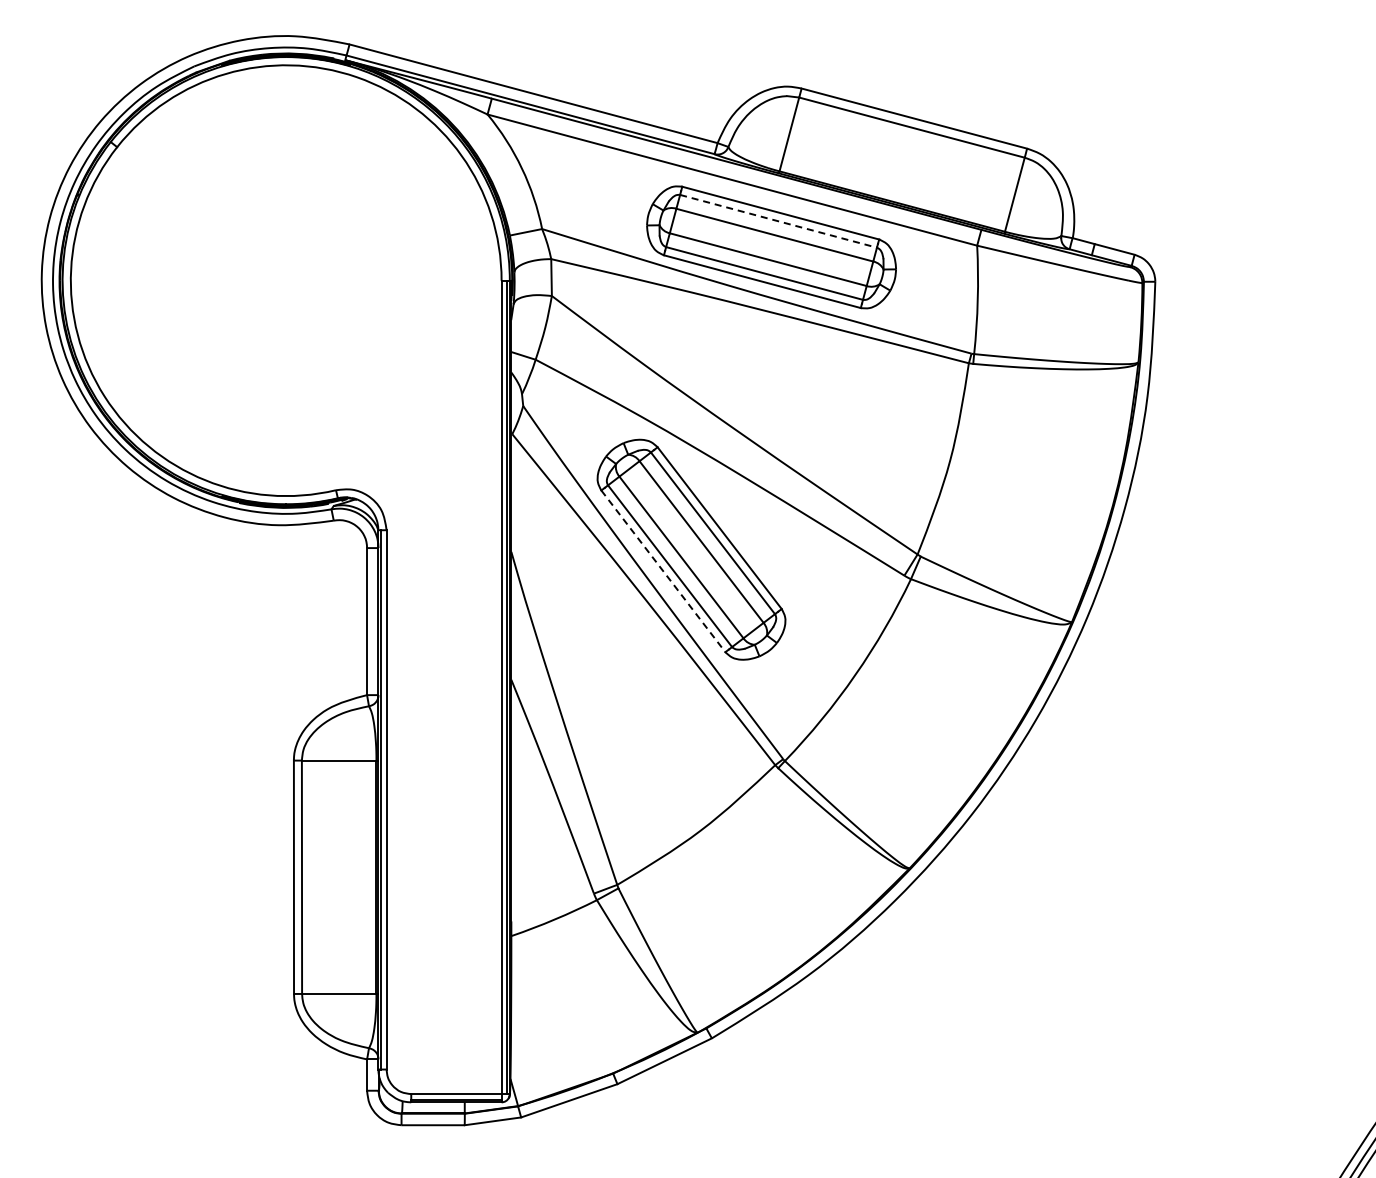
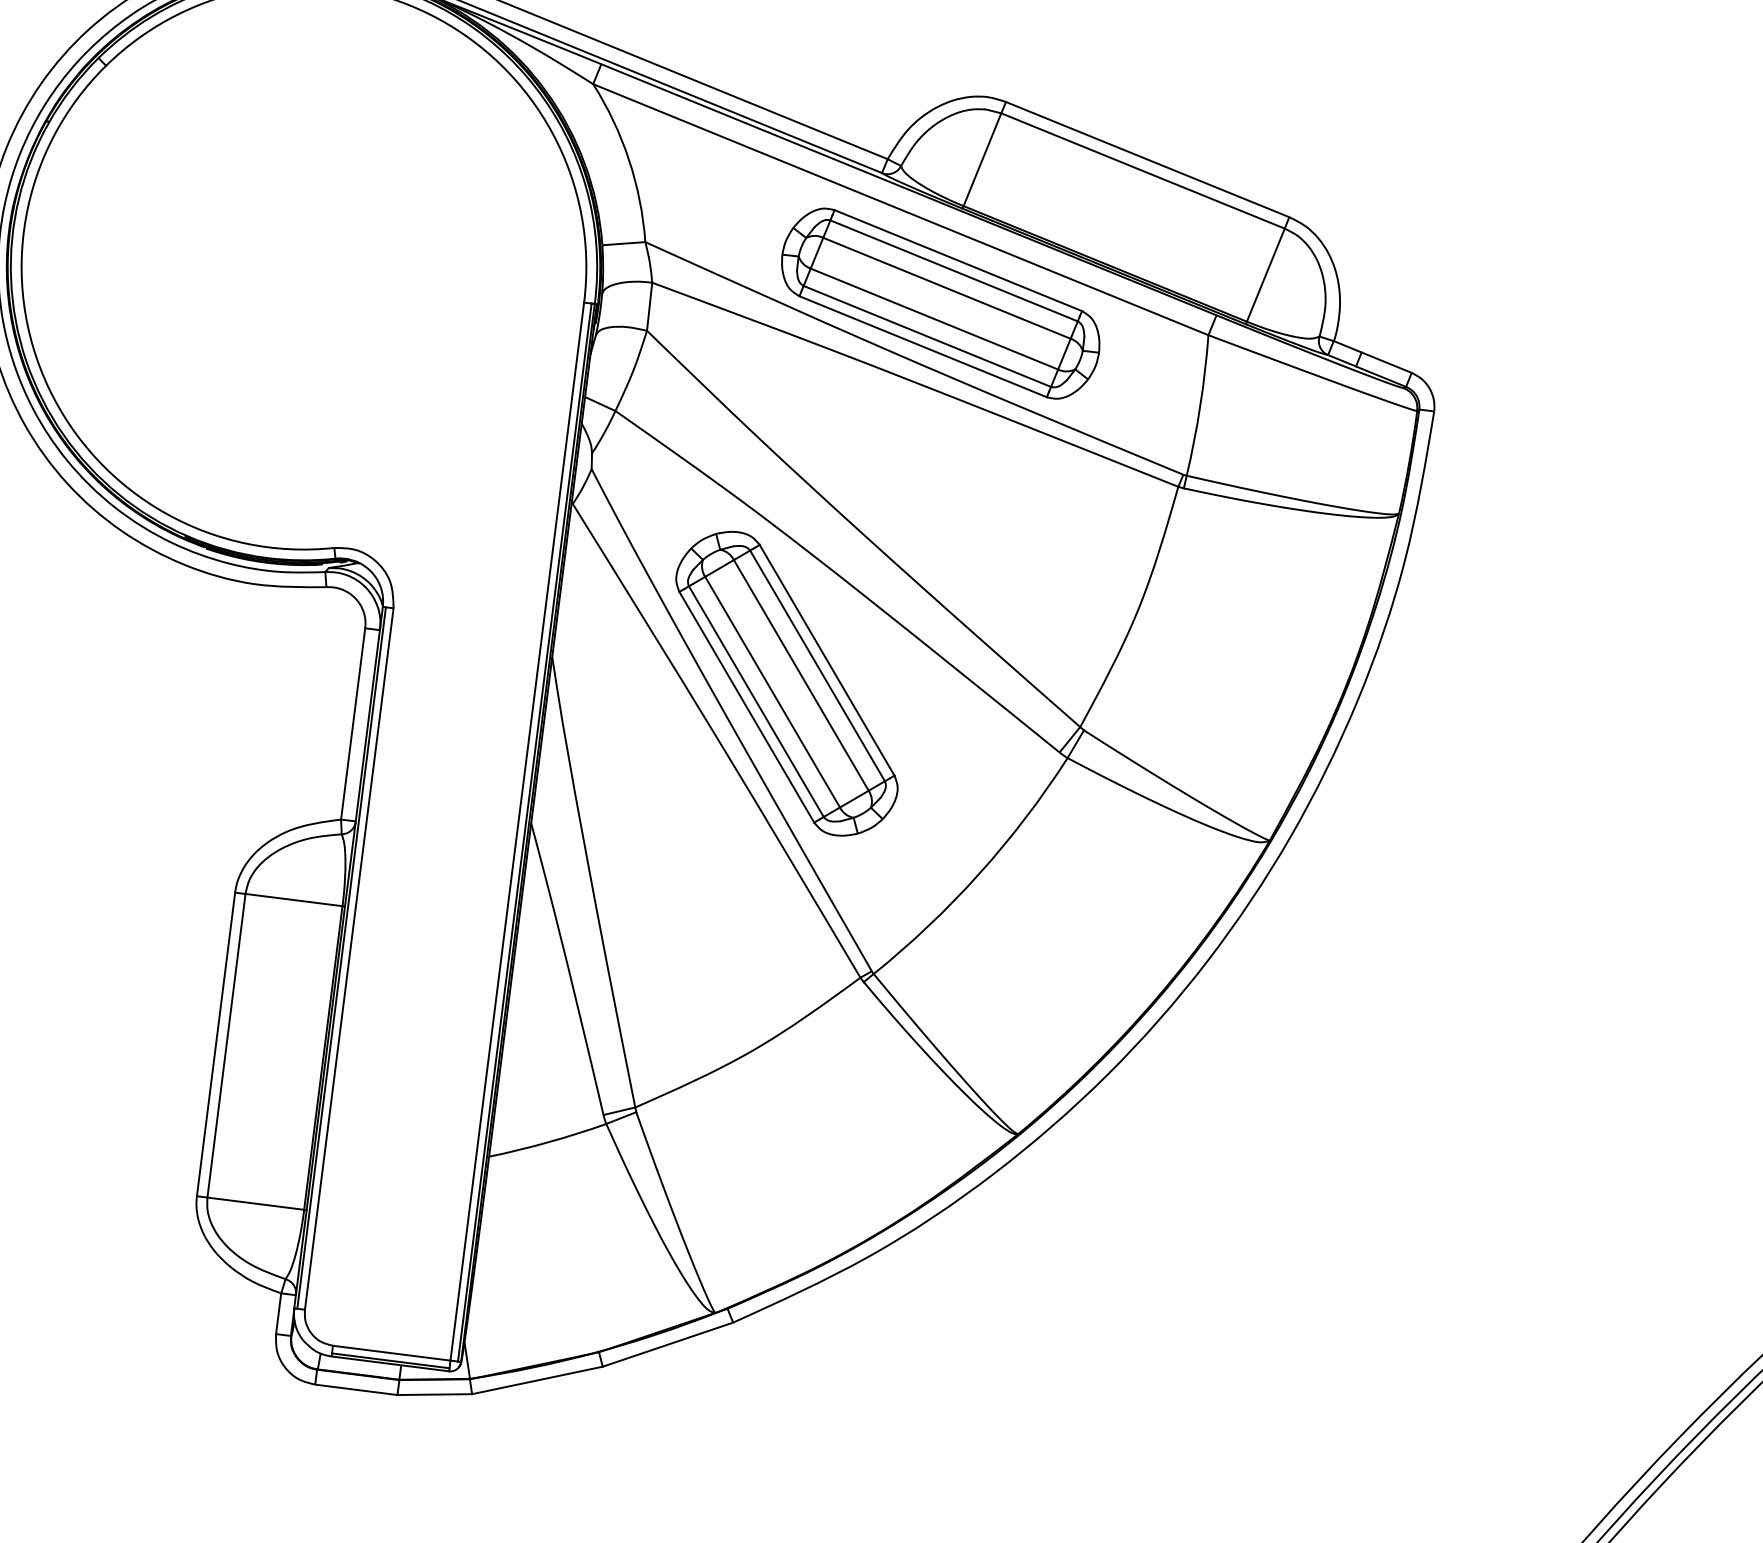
line: (778, 221) -> (954, 271), dashed -> solid
line: (663, 571) -> (746, 707), dashed -> solid

